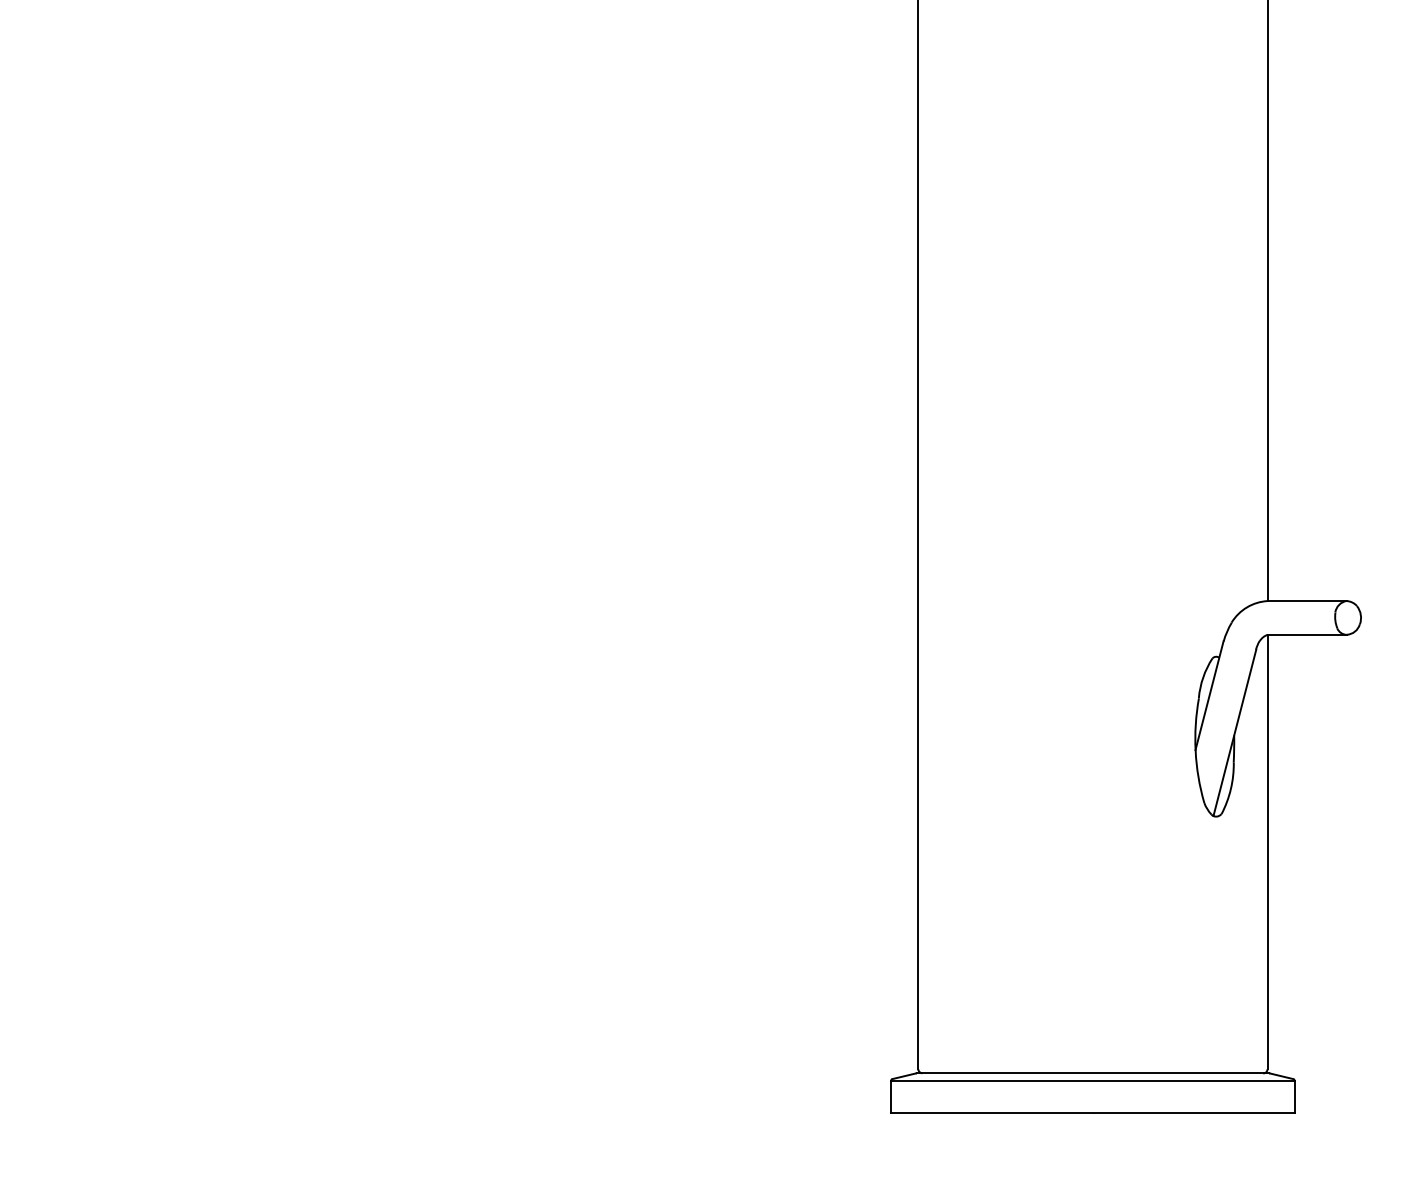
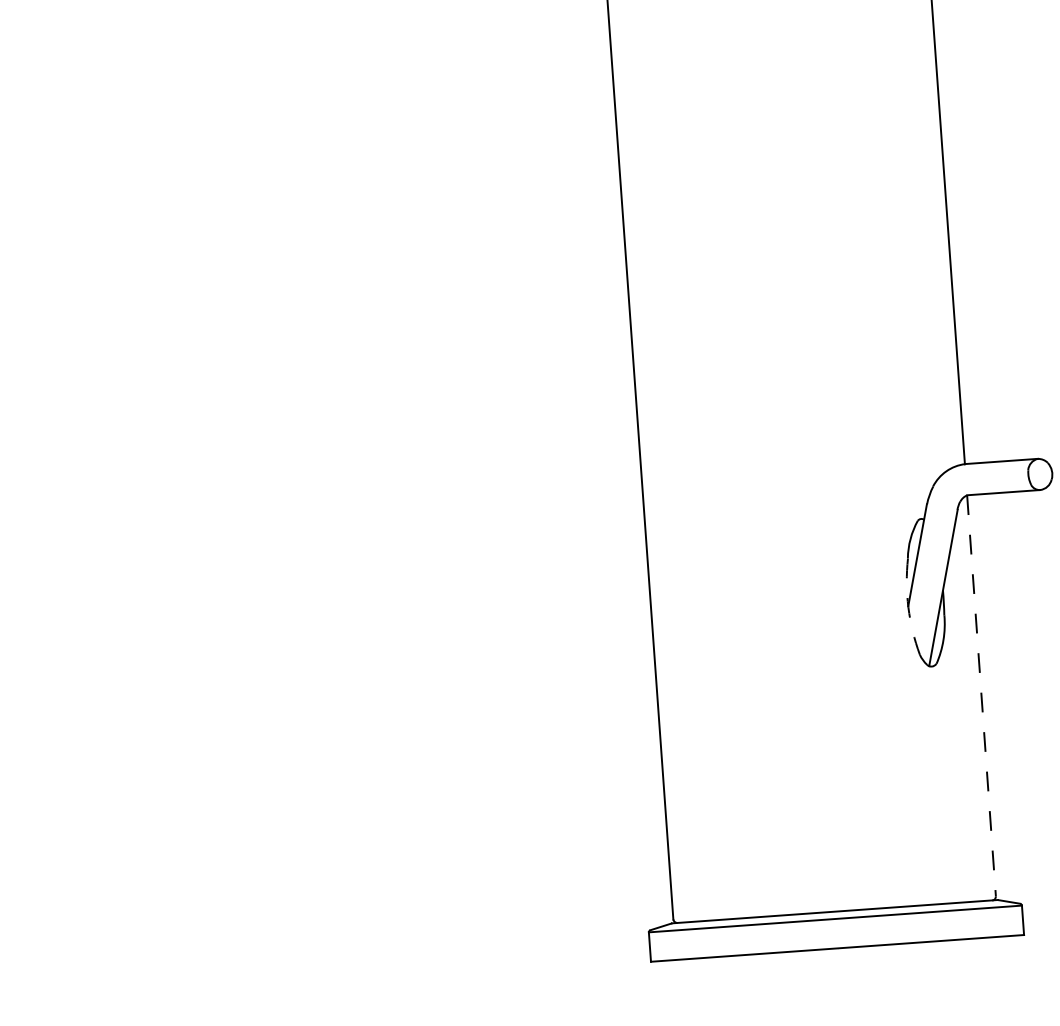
arc: (1195, 751) -> (908, 607), solid -> dashed
line: (1267, 852) -> (981, 696), solid -> dashed

